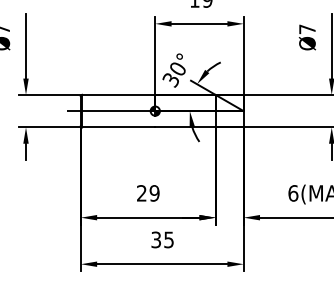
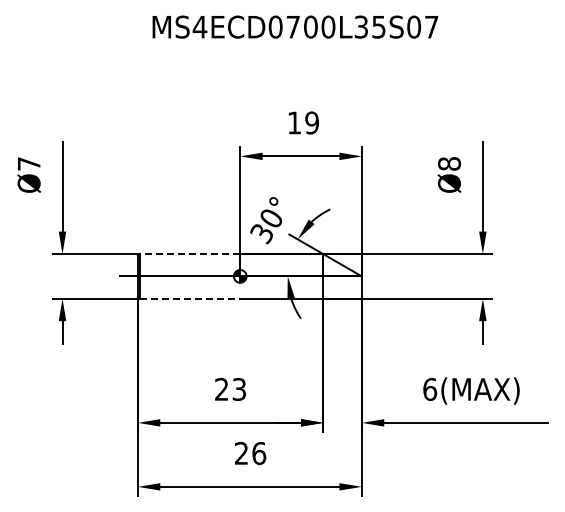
text: (307, 29) -> (449, 163), Ø7 -> Ø8
line: (118, 95) -> (189, 254), solid -> dashed
line: (119, 127) -> (190, 298), solid -> dashed
text: (154, 193) -> (239, 389), 29 -> 23
text: (162, 239) -> (250, 452), 35 -> 26

